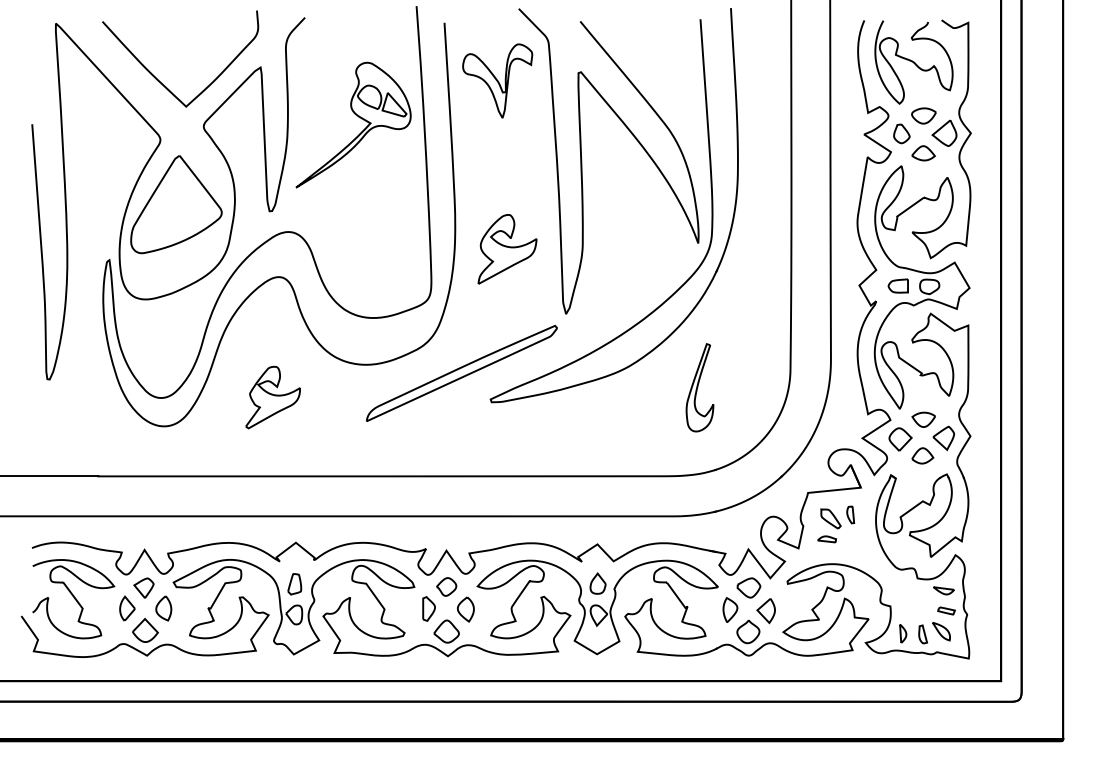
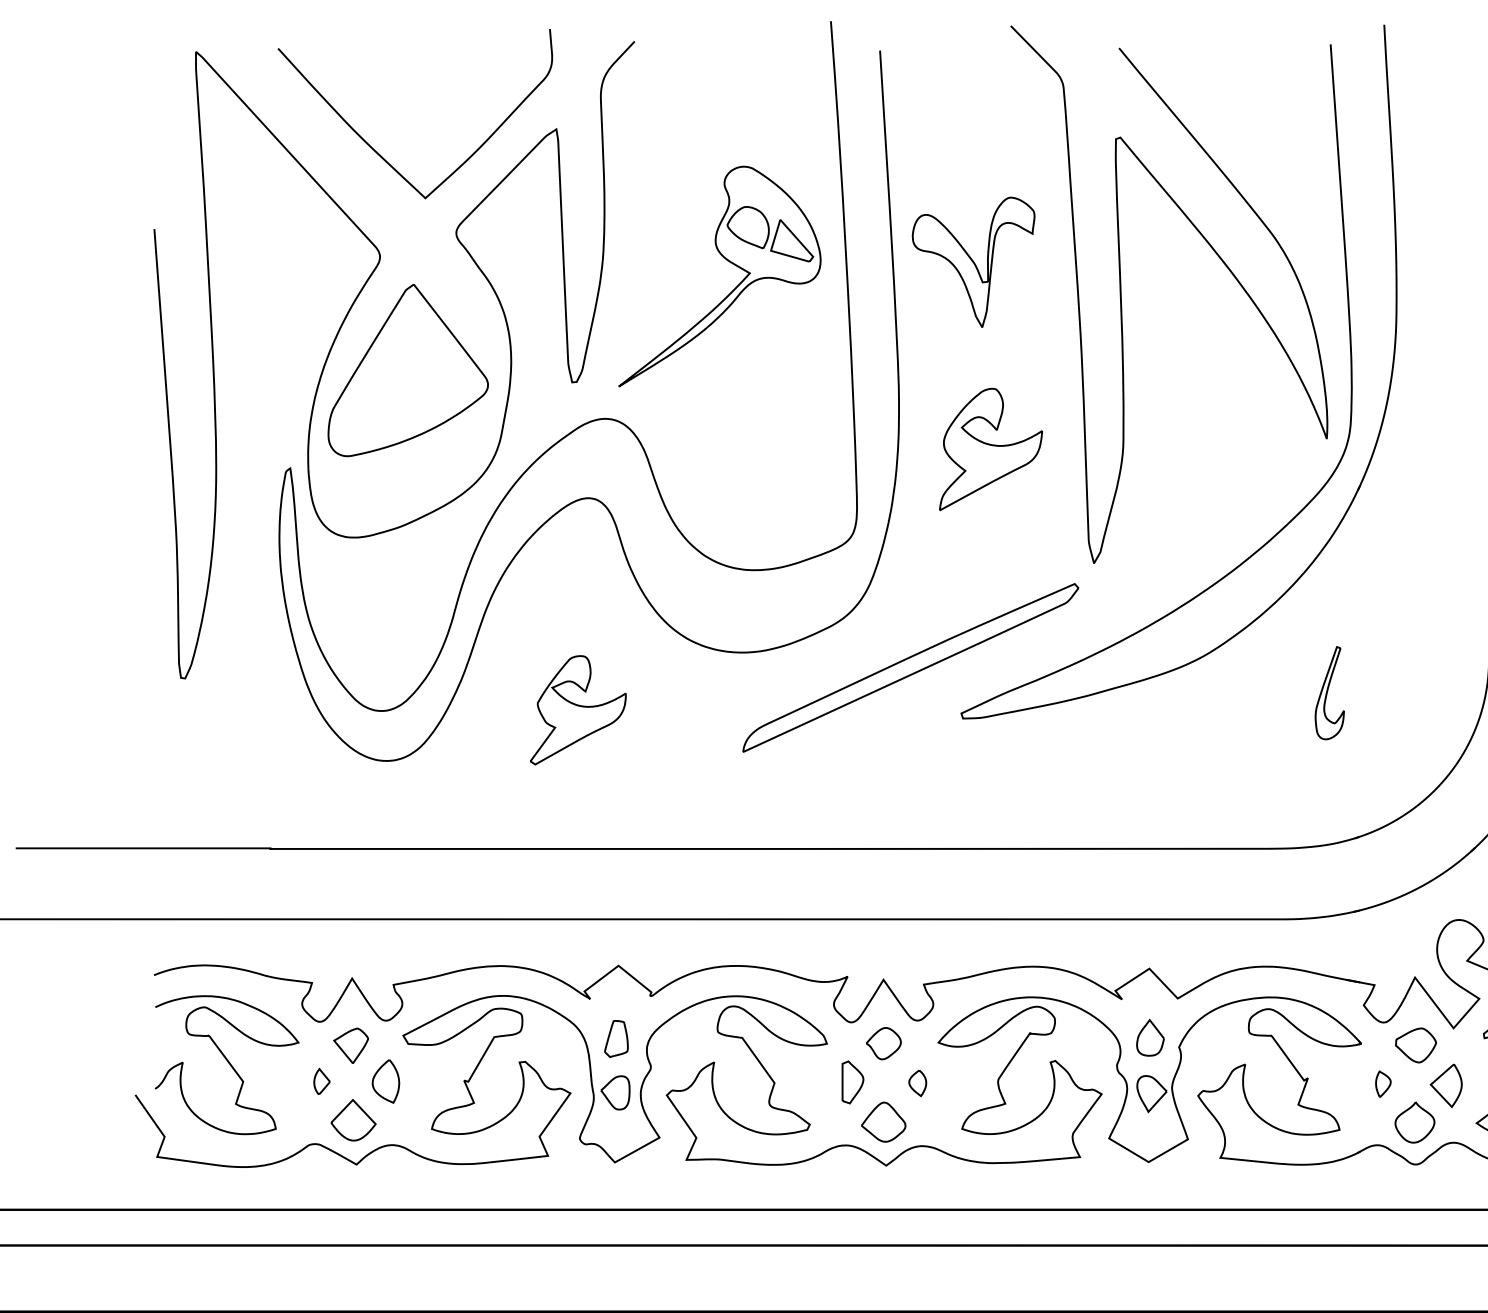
part: (497, 80) -> (973, 261), moved
part: (358, 117) -> (728, 263), moved
part: (699, 387) -> (1328, 692), size x0.6
part: (127, 608) -> (322, 1081), size x0.6
part: (465, 609) -> (917, 1083), size x0.6
part: (730, 609) -> (1383, 1083), size x0.6

